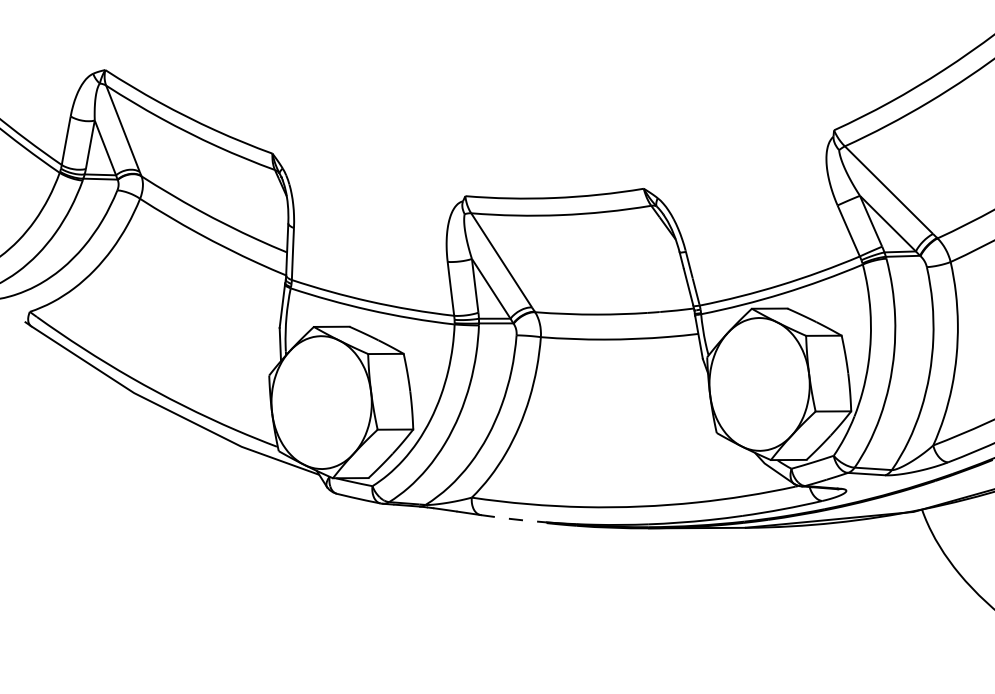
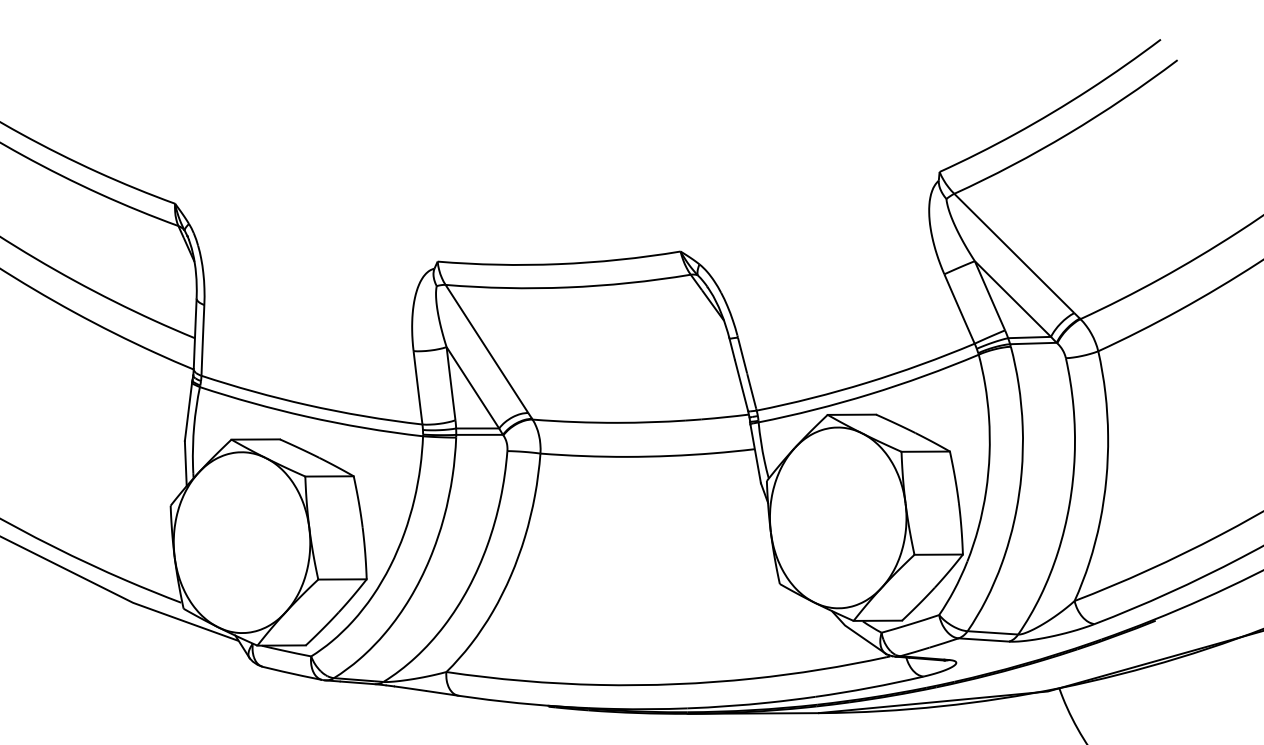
line: (514, 519) -> (504, 701), dashed -> solid

